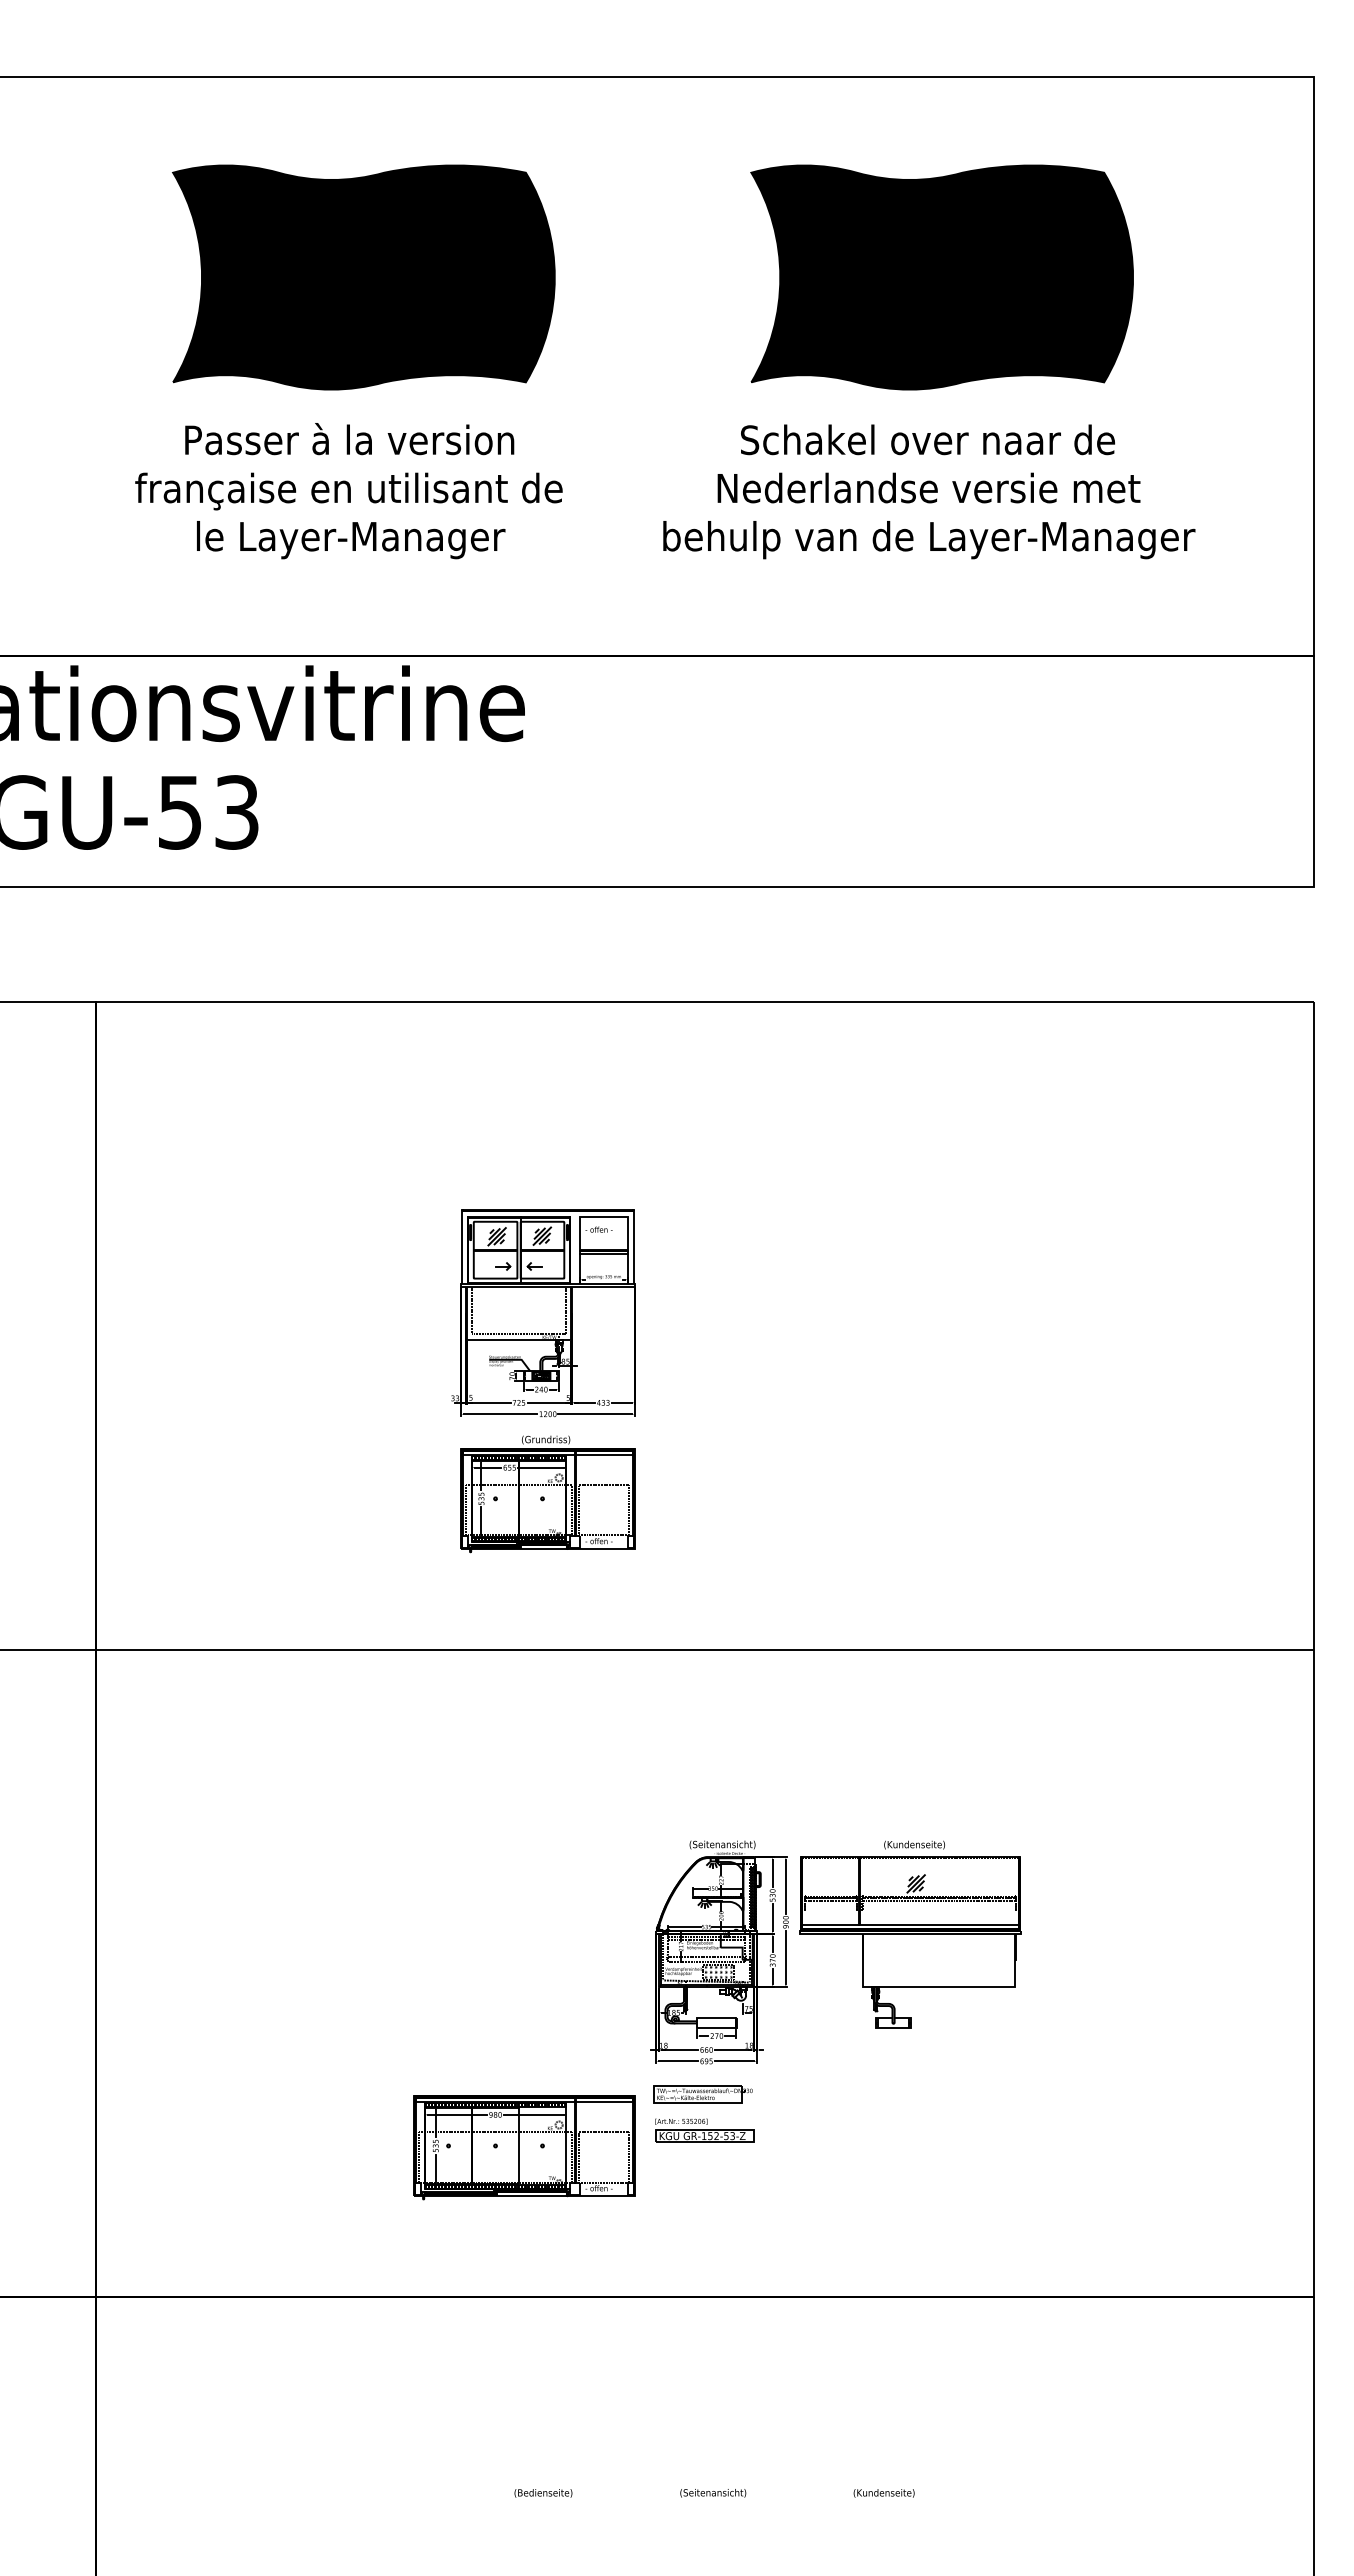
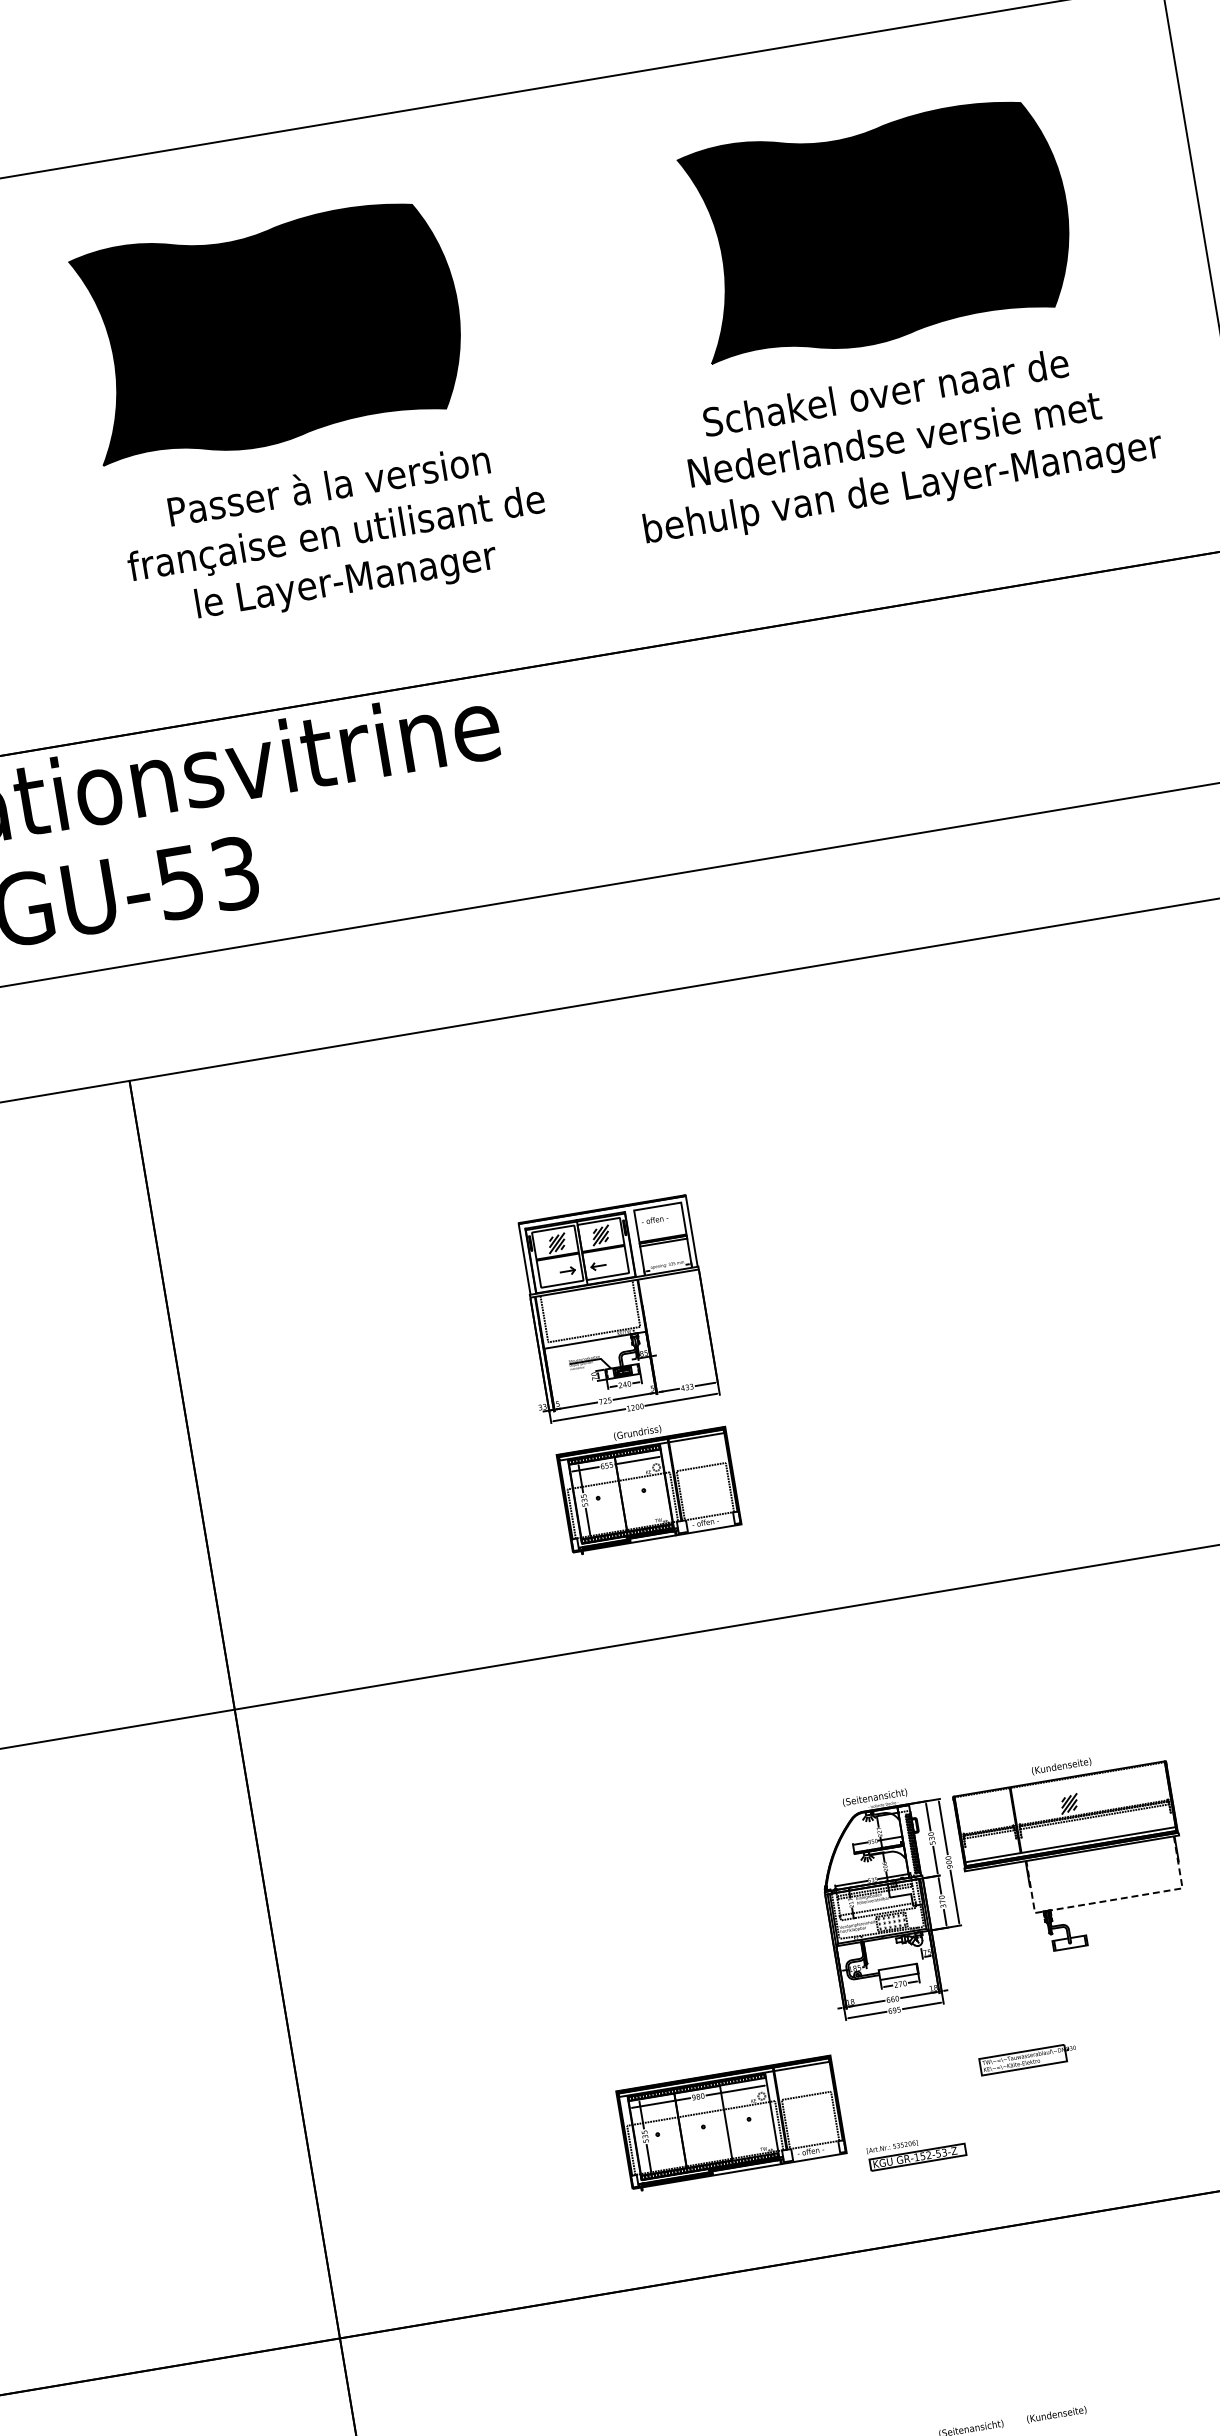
part: (941, 277) -> (879, 231), moved
text: (348, 491) -> (336, 535), moved
text: (929, 491) -> (895, 442), moved
line: (939, 1987) -> (1108, 1900), solid -> dashed
part: (702, 2094) -> (1027, 2059), moved
part: (704, 2130) -> (916, 2151), moved
text: (883, 2493) -> (1056, 2415), moved

